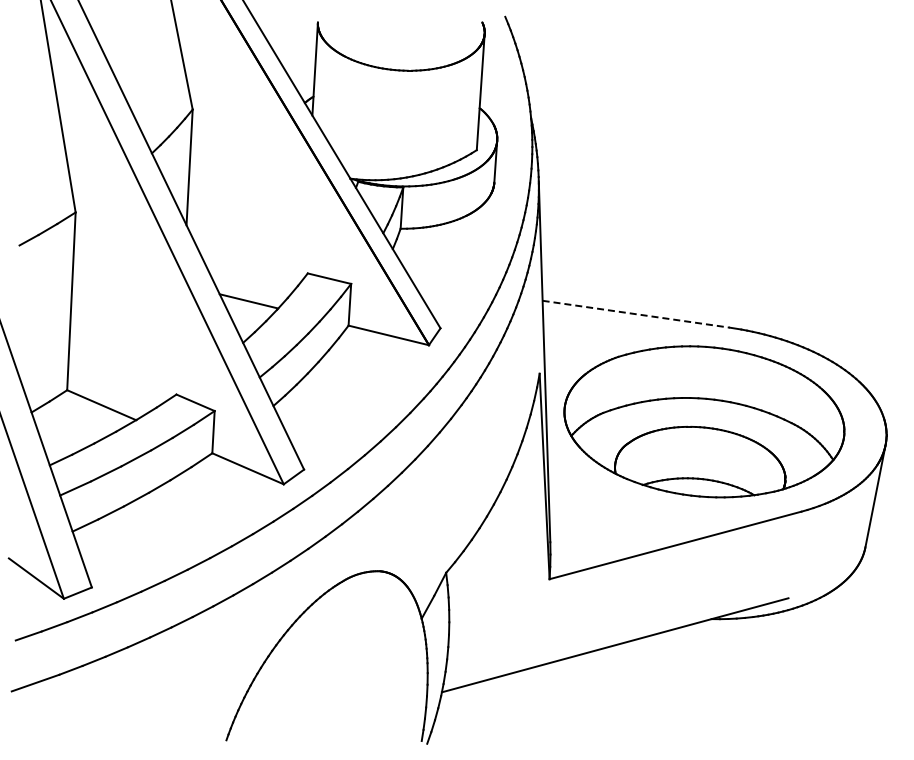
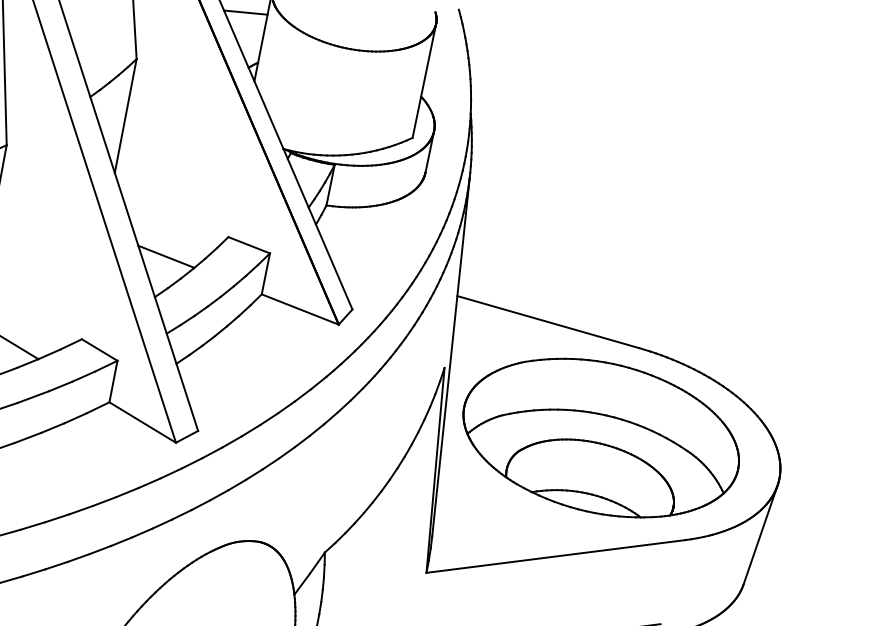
line: (294, 48) -> (245, 12), added
line: (636, 314) -> (548, 322), dashed -> solid

